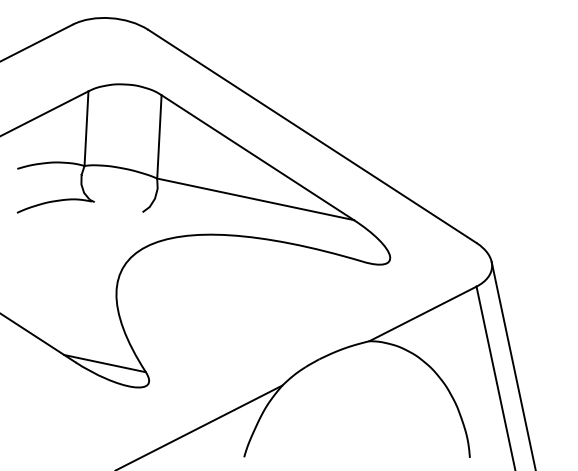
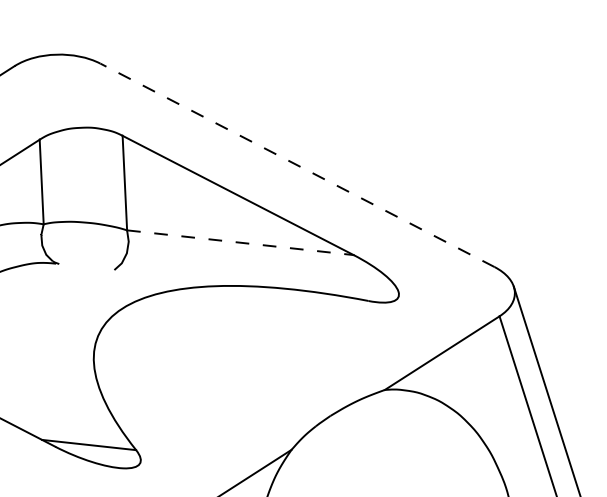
line: (312, 136) -> (297, 165), solid -> dashed
line: (255, 199) -> (240, 242), solid -> dashed

